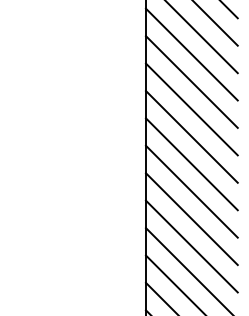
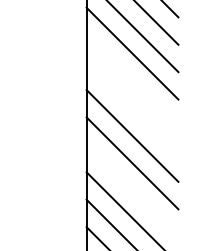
line: (191, 109) -> (132, 81), removed
line: (191, 136) -> (132, 108), removed
line: (191, 219) -> (132, 191), removed

